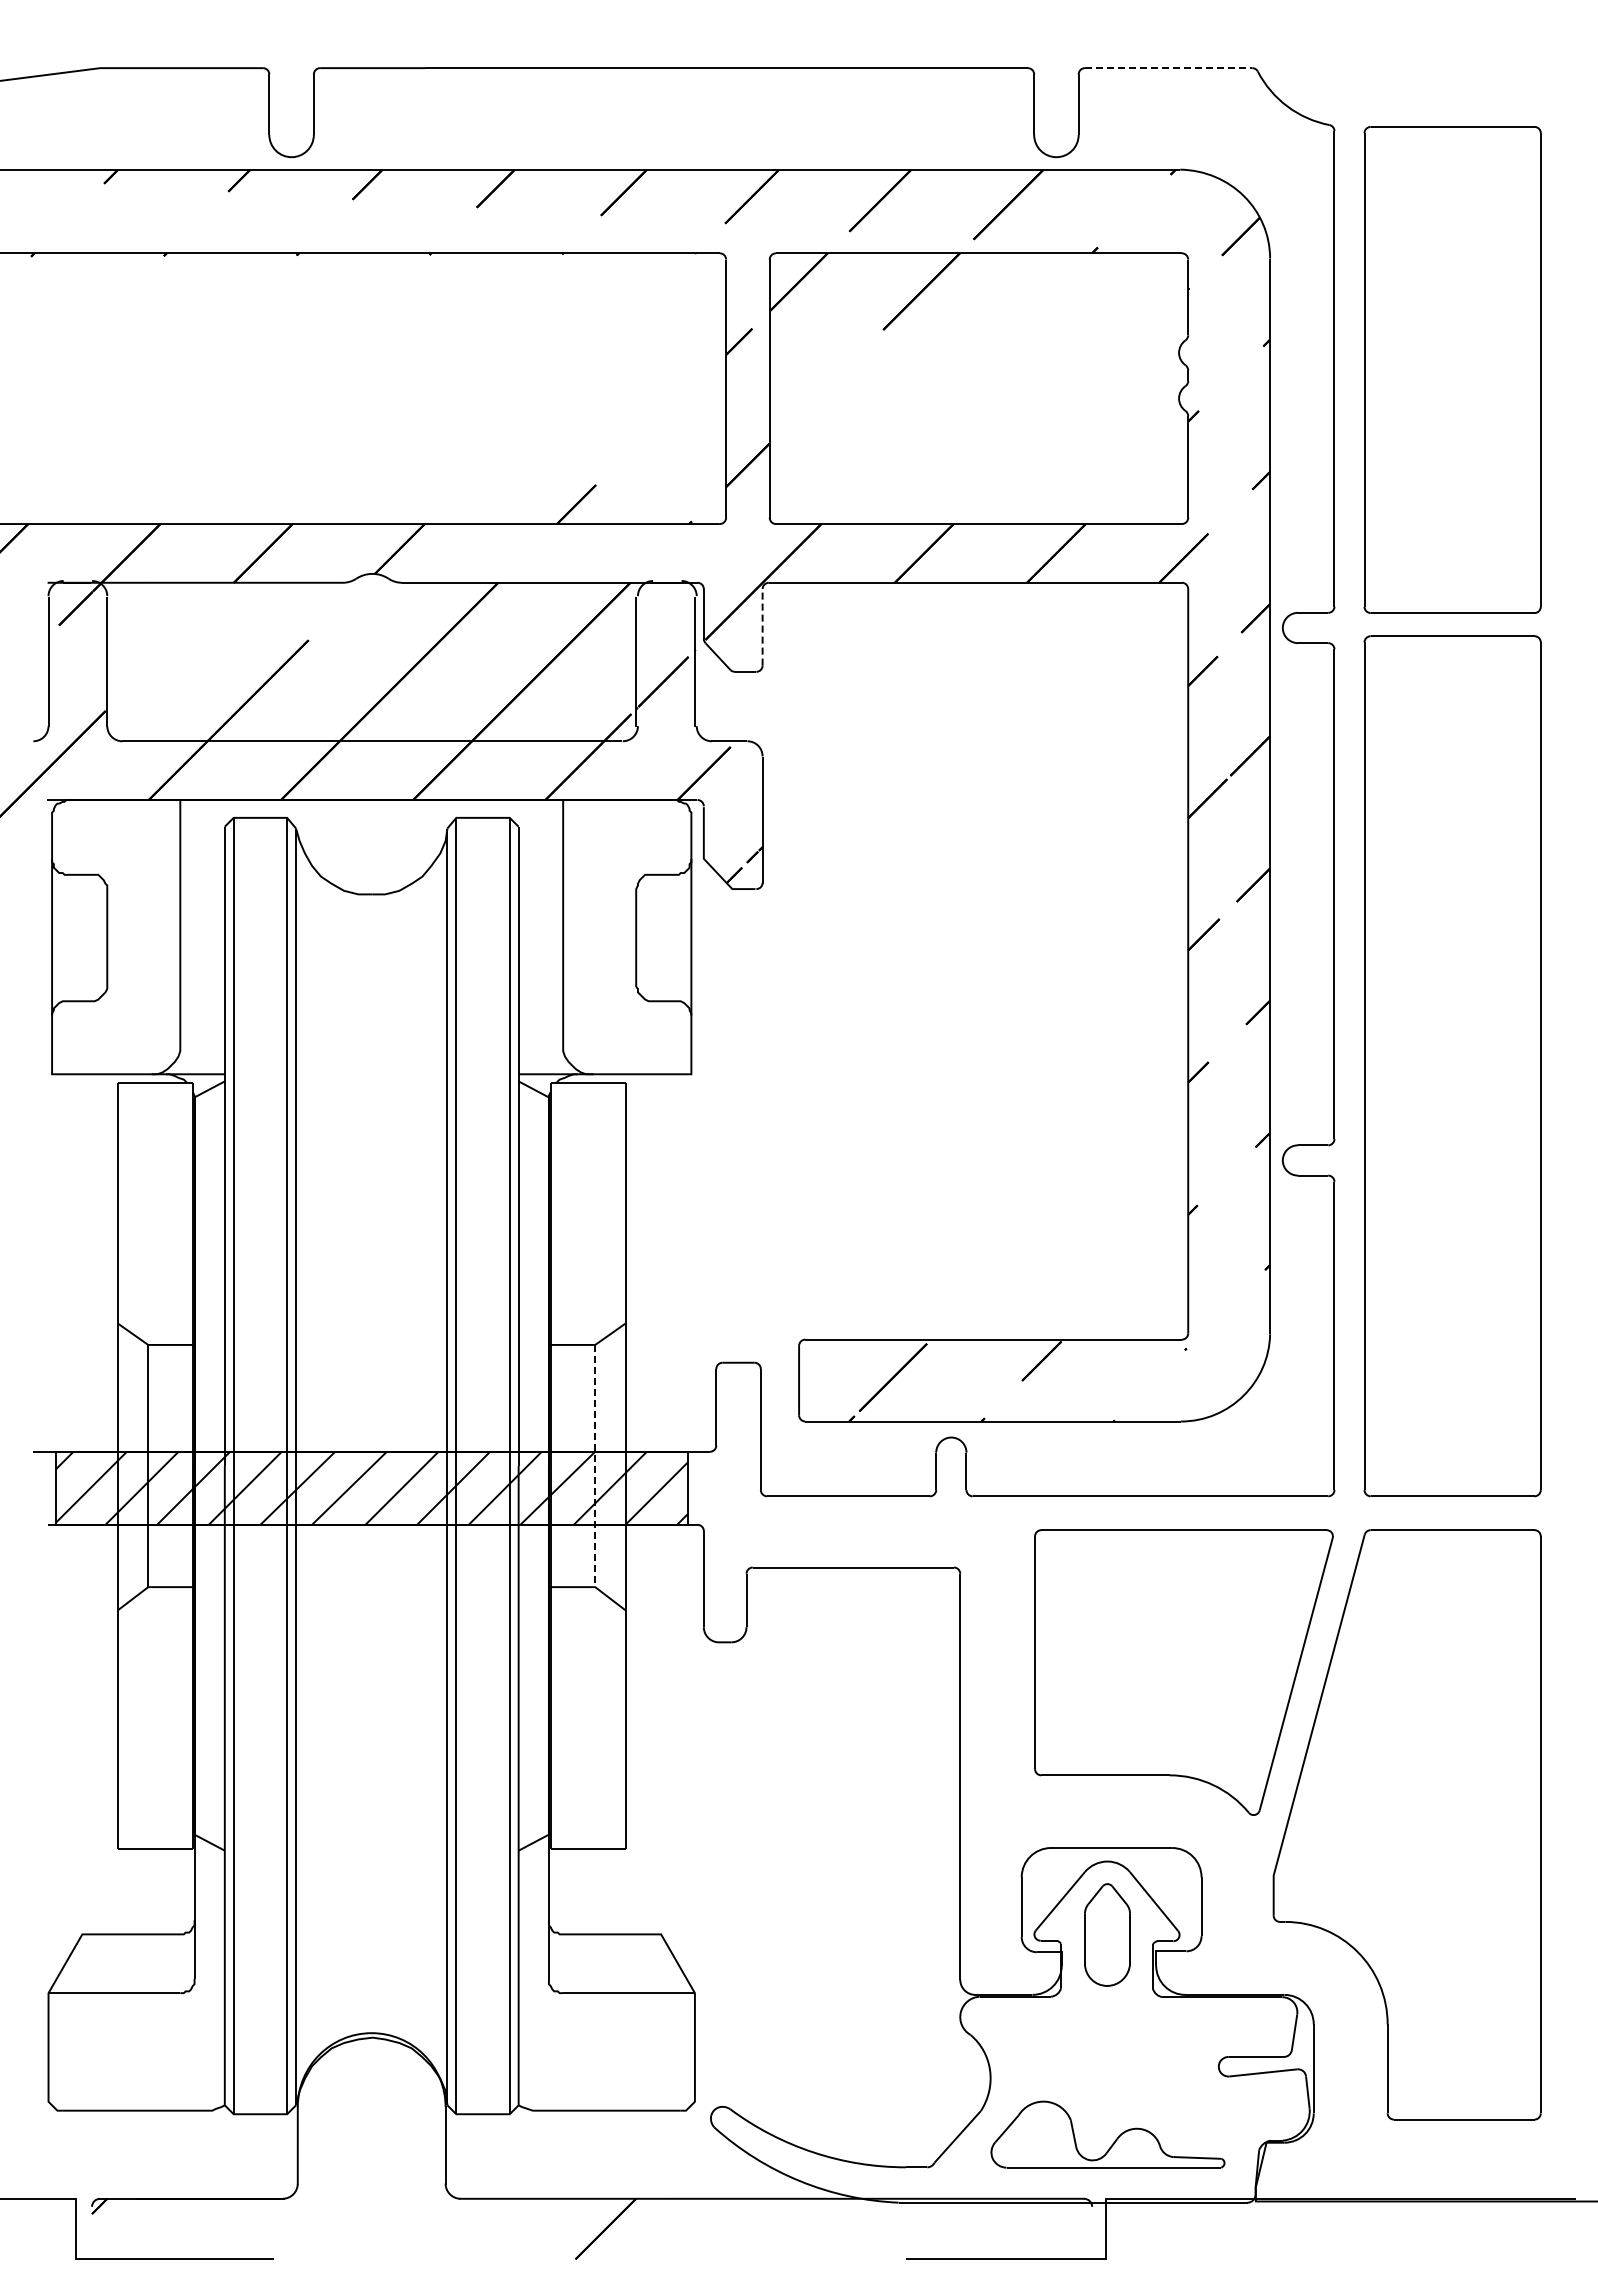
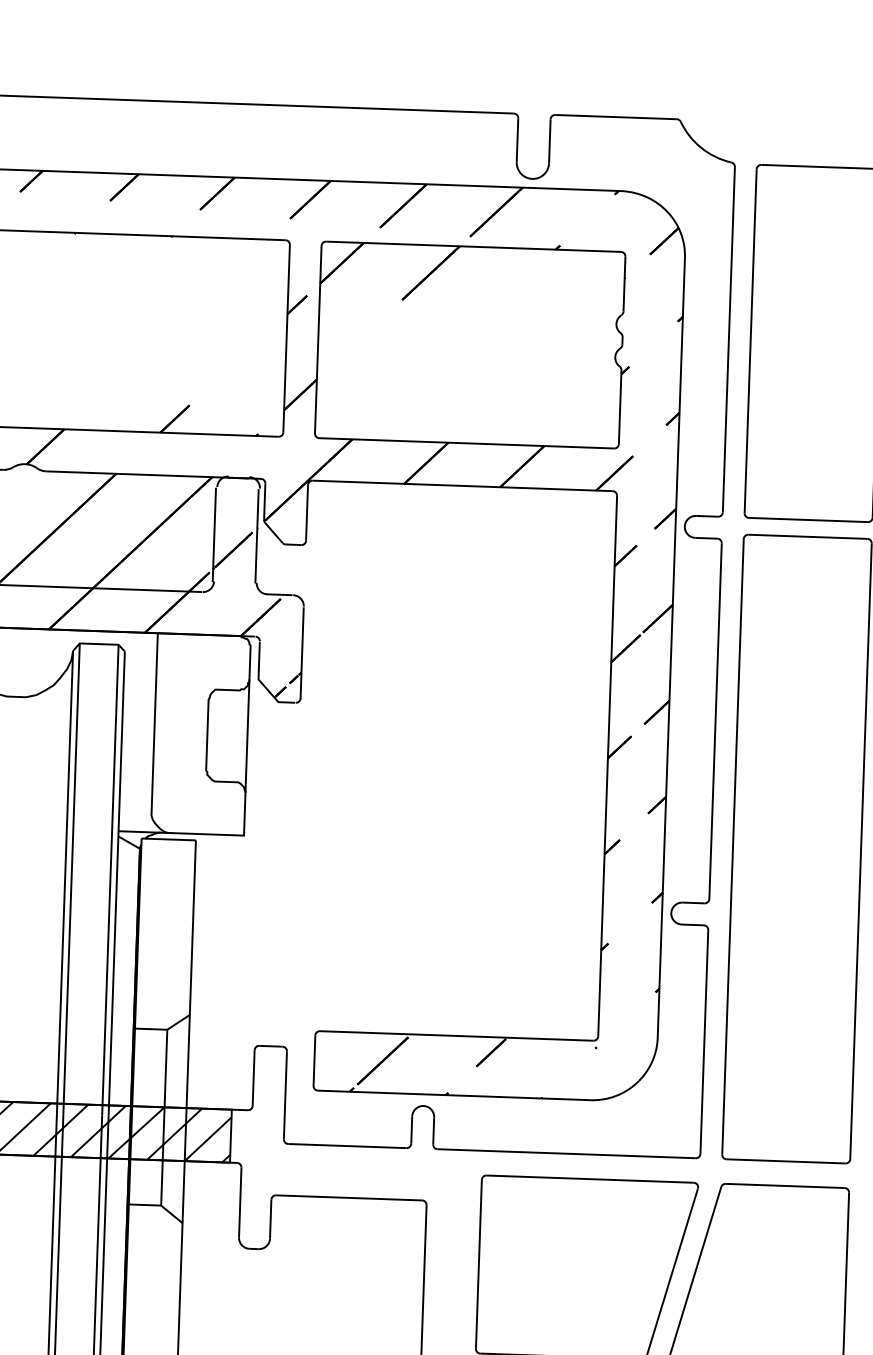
line: (1168, 68) -> (615, 117), dashed -> solid
line: (762, 626) -> (307, 512), dashed -> solid
line: (595, 1466) -> (164, 1118), dashed -> solid

